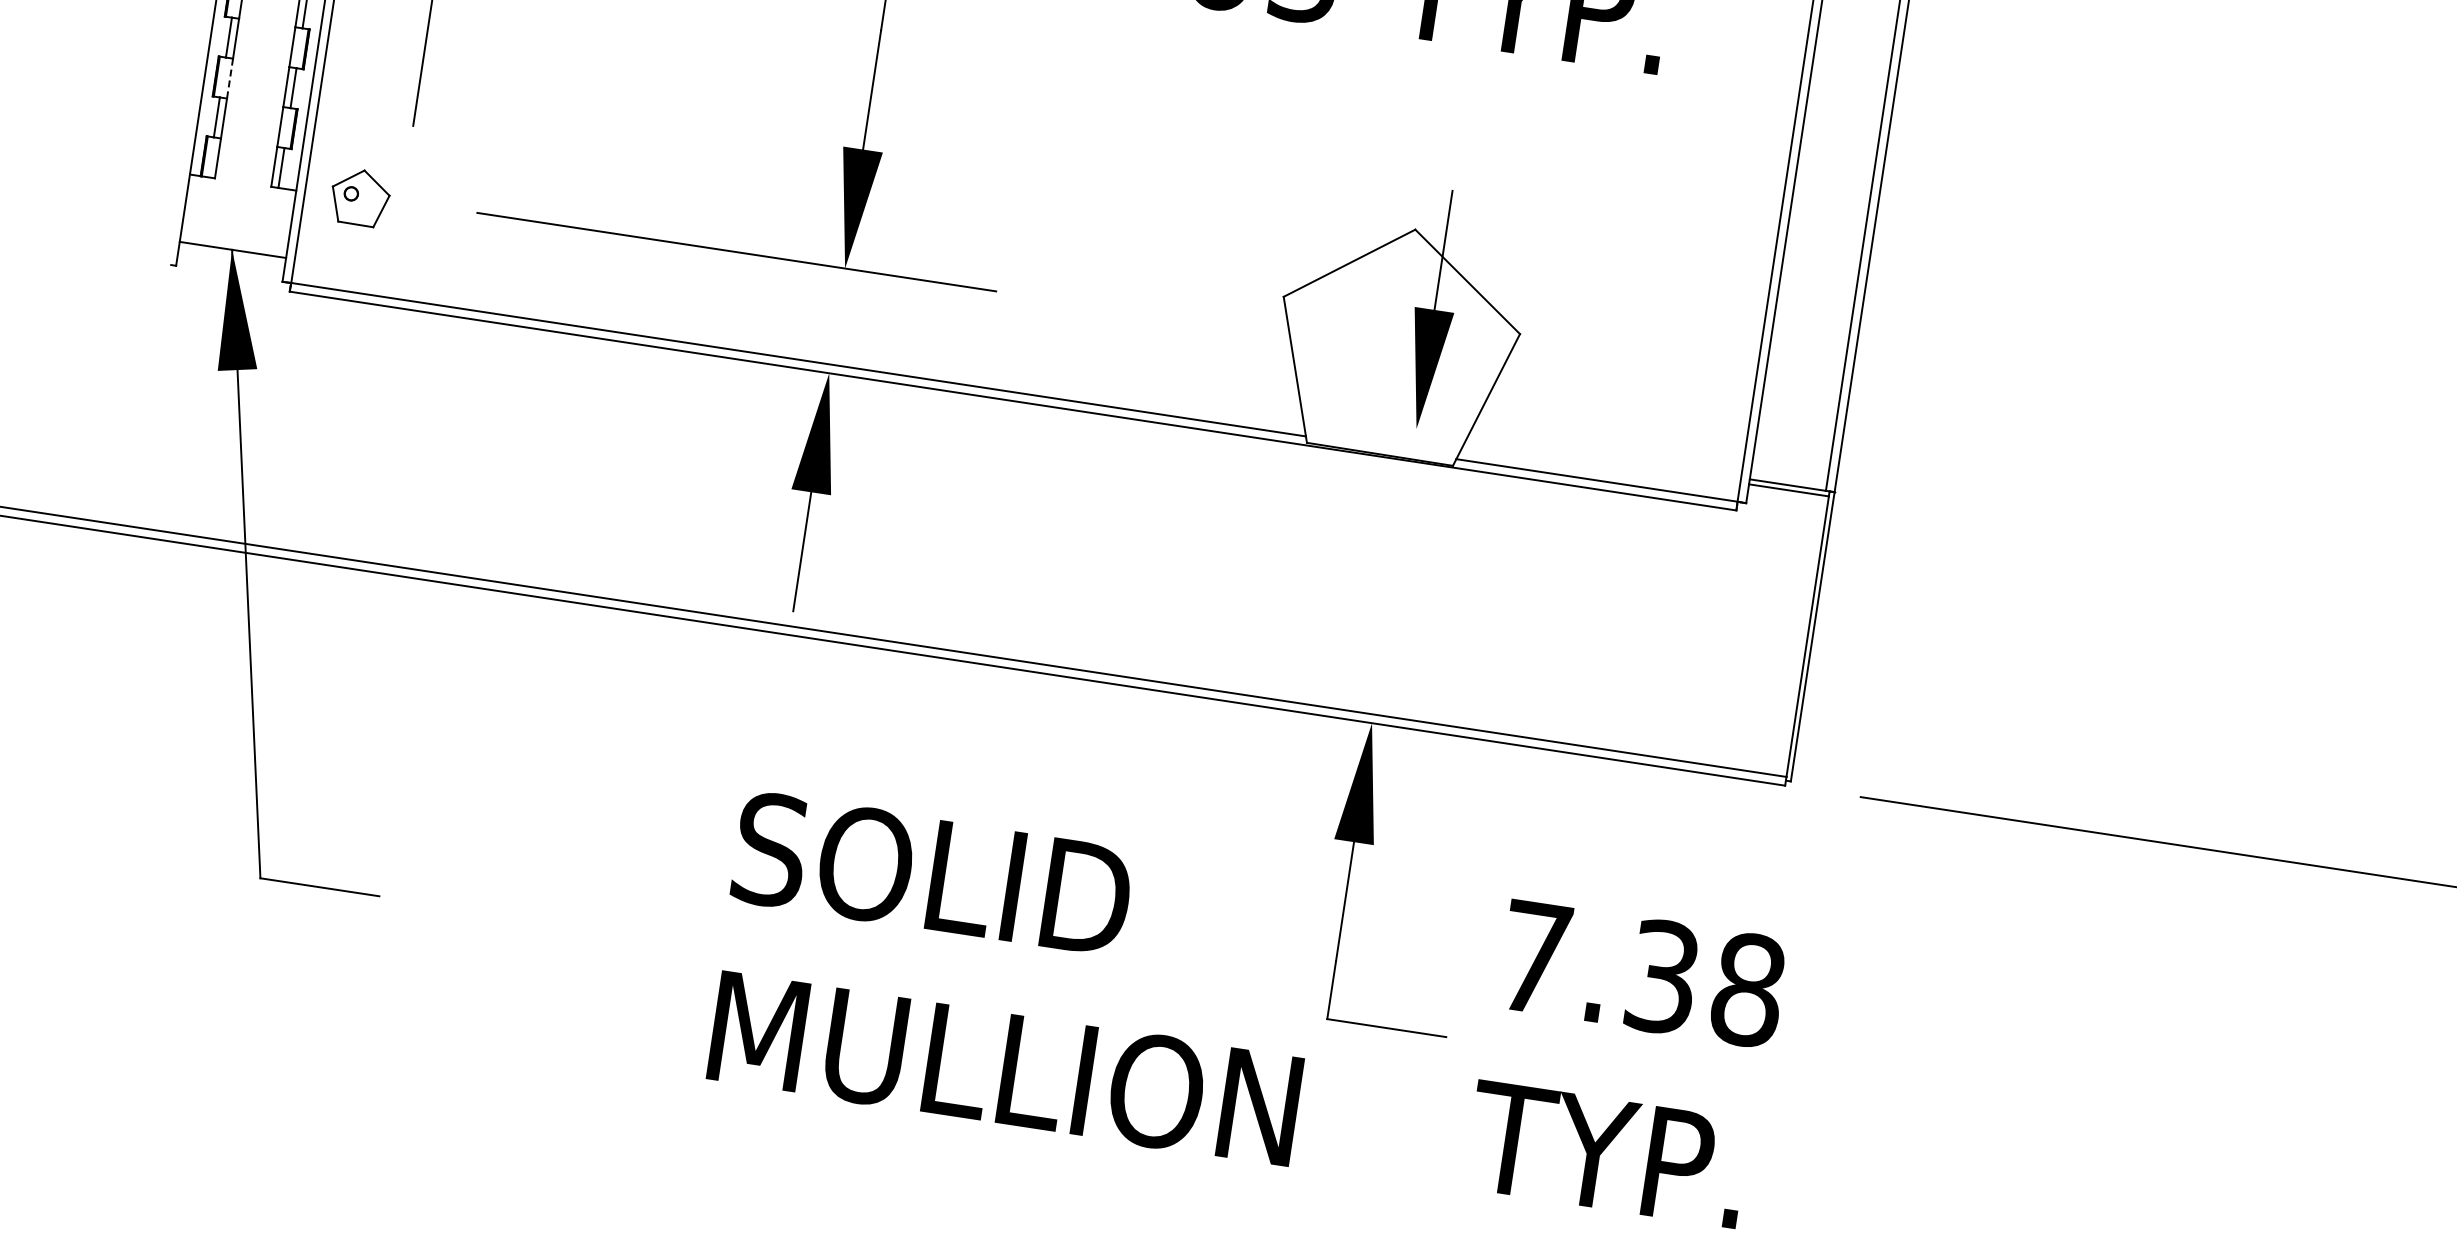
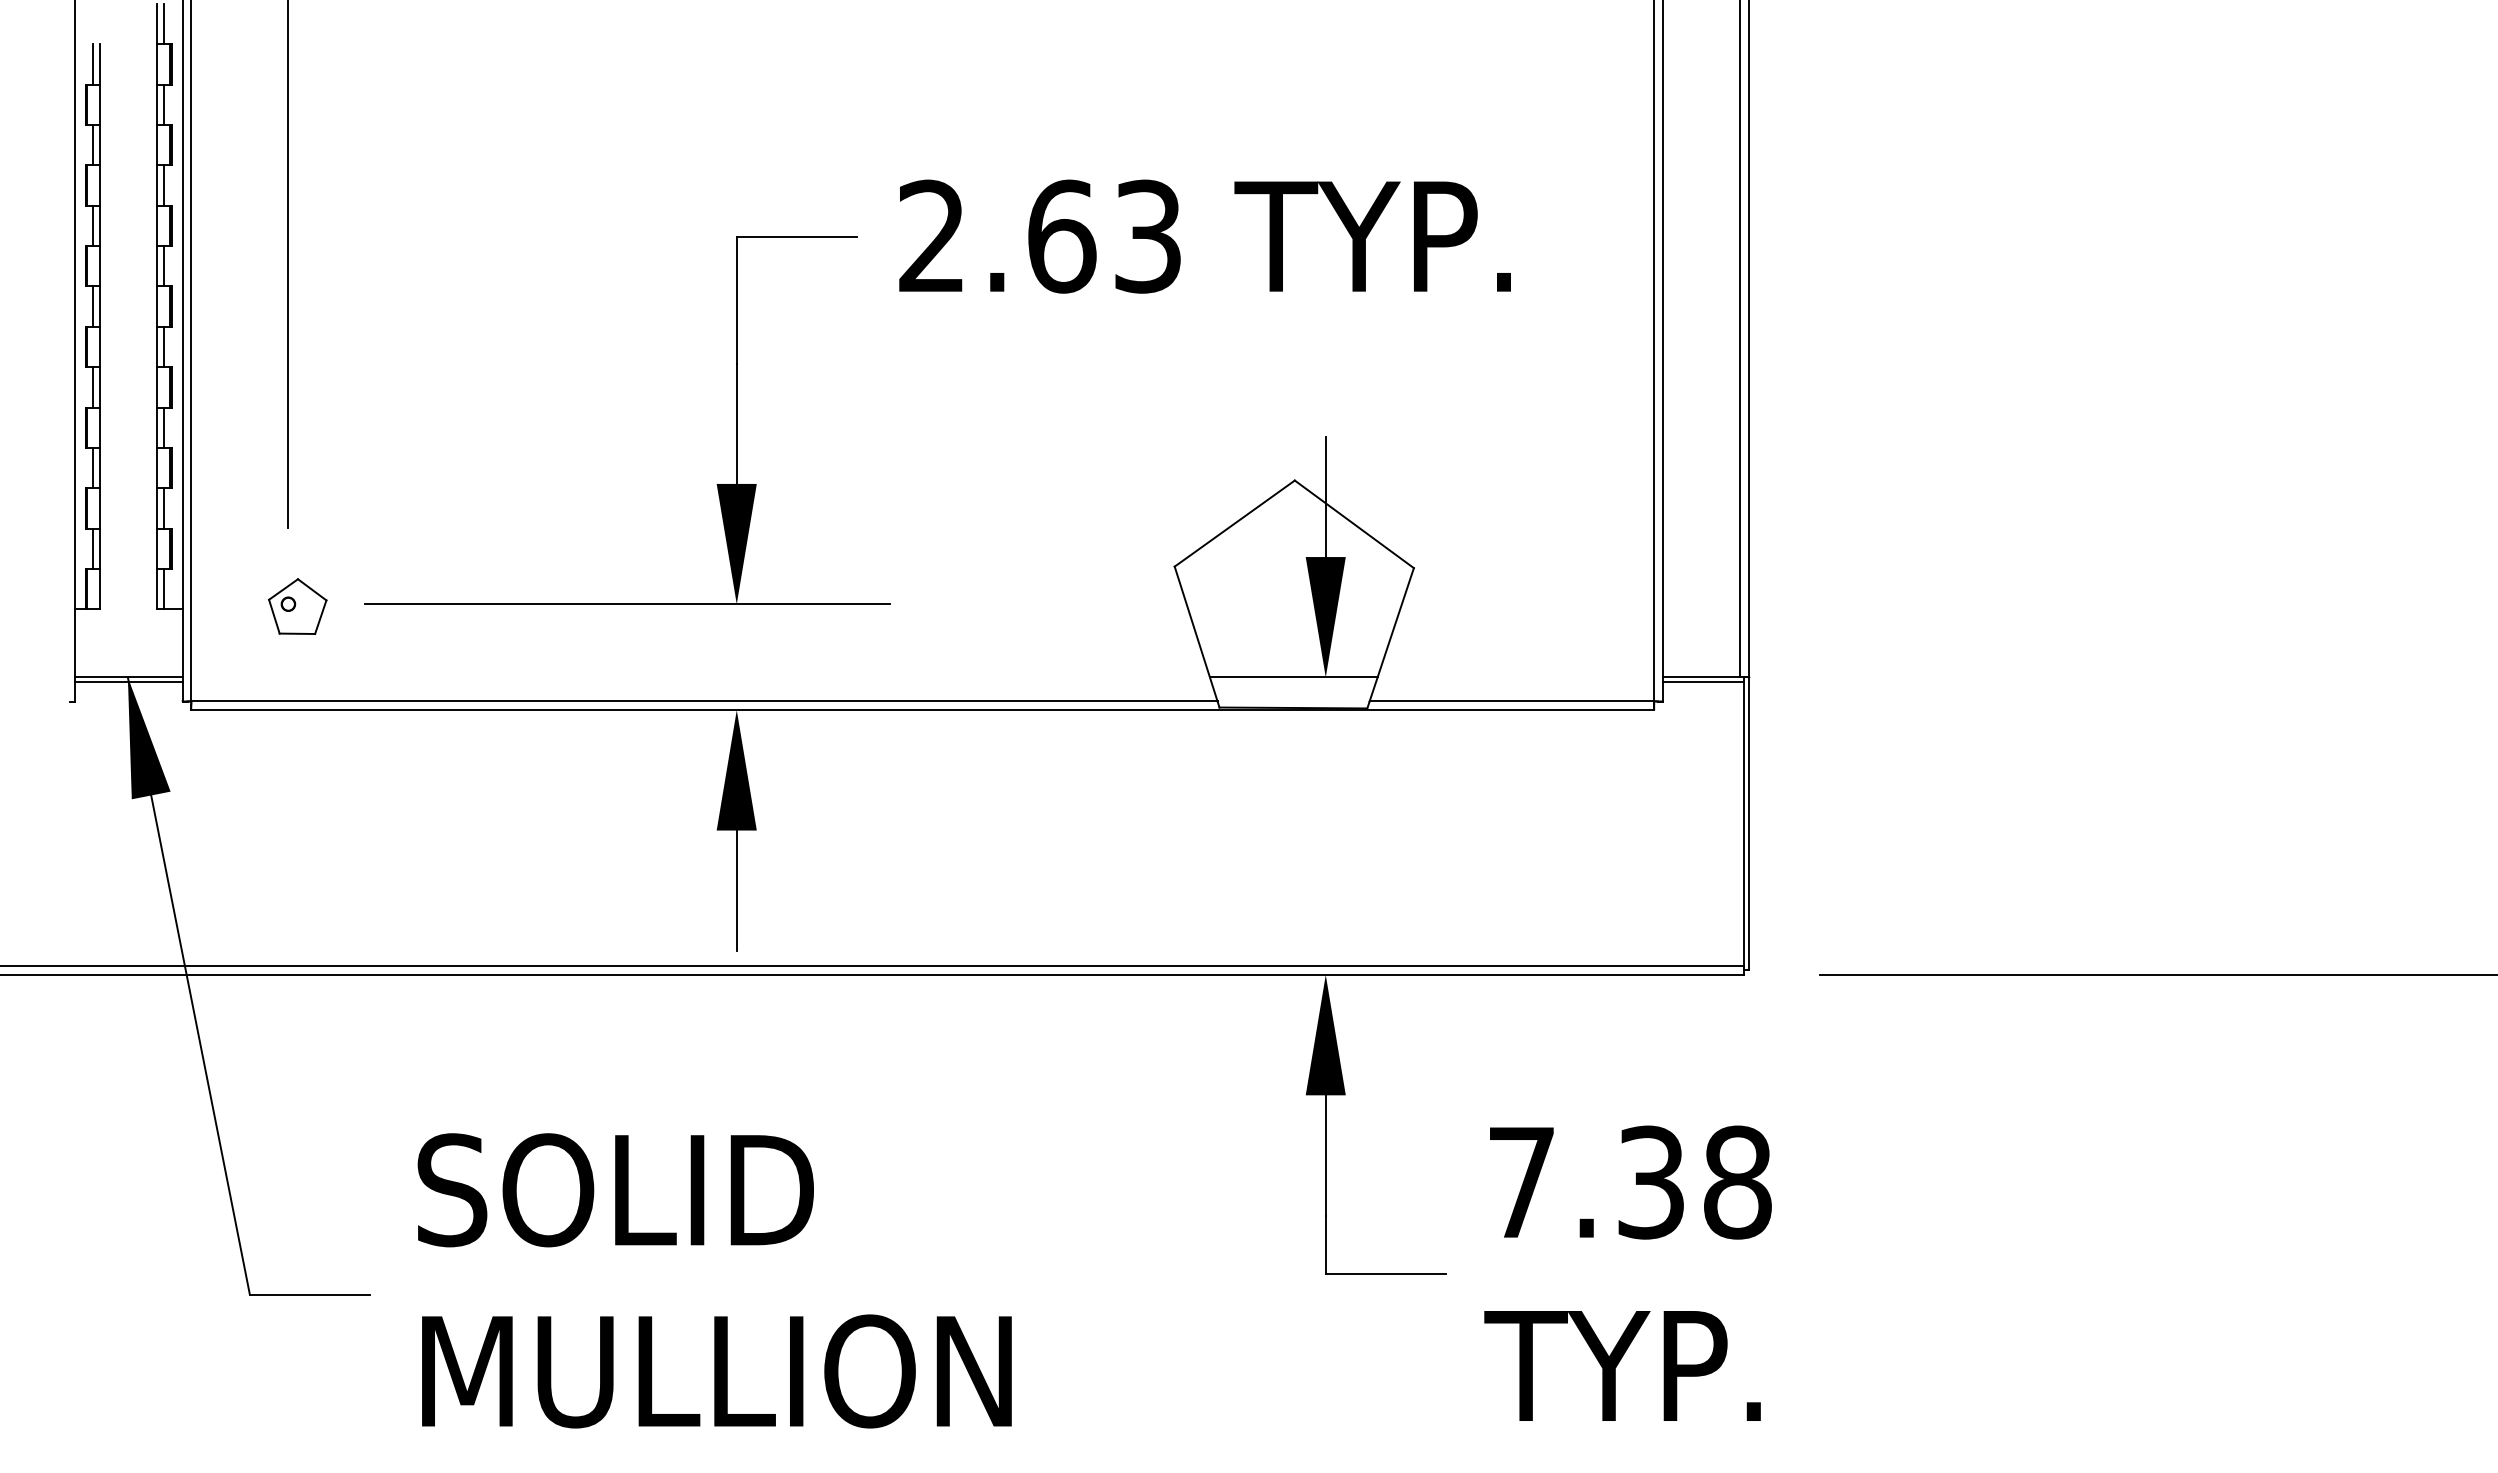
line: (230, 78) -> (100, 508), dashed -> solid
part: (360, 197) -> (297, 606), moved
line: (231, 254) -> (128, 682), added
line: (1384, 424) -> (1293, 677), added
text: (1016, 978) -> (714, 1280), moved

